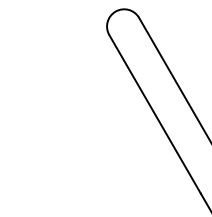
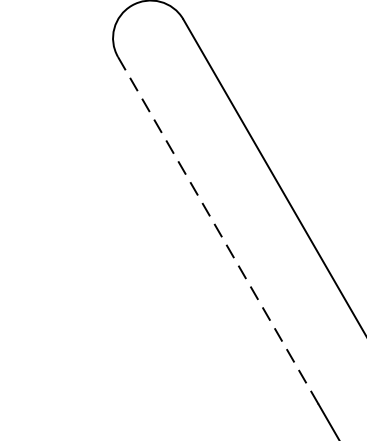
line: (155, 114) -> (219, 230), solid -> dashed

